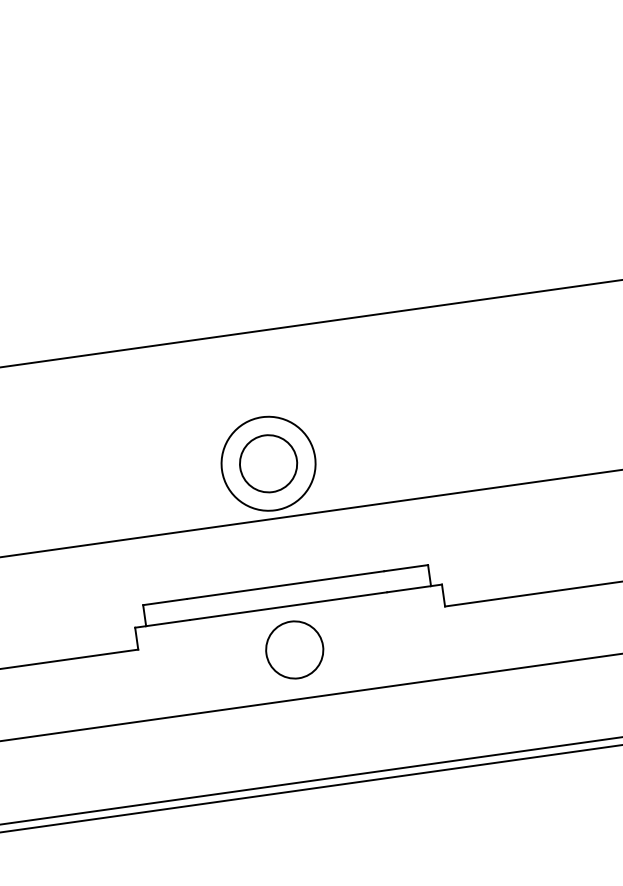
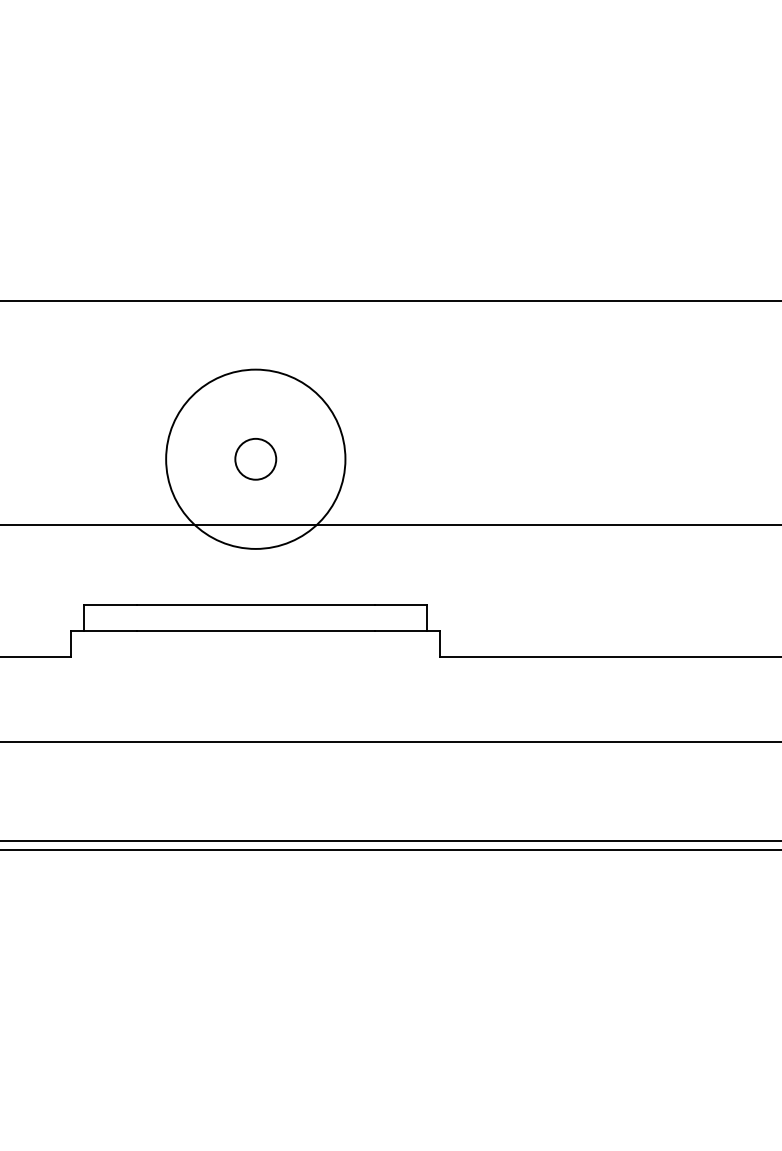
circle: (268, 463) -> (255, 459), size x0.6
circle: (268, 463) -> (255, 459), size x1.6
circle: (294, 650) -> (255, 683), removed

